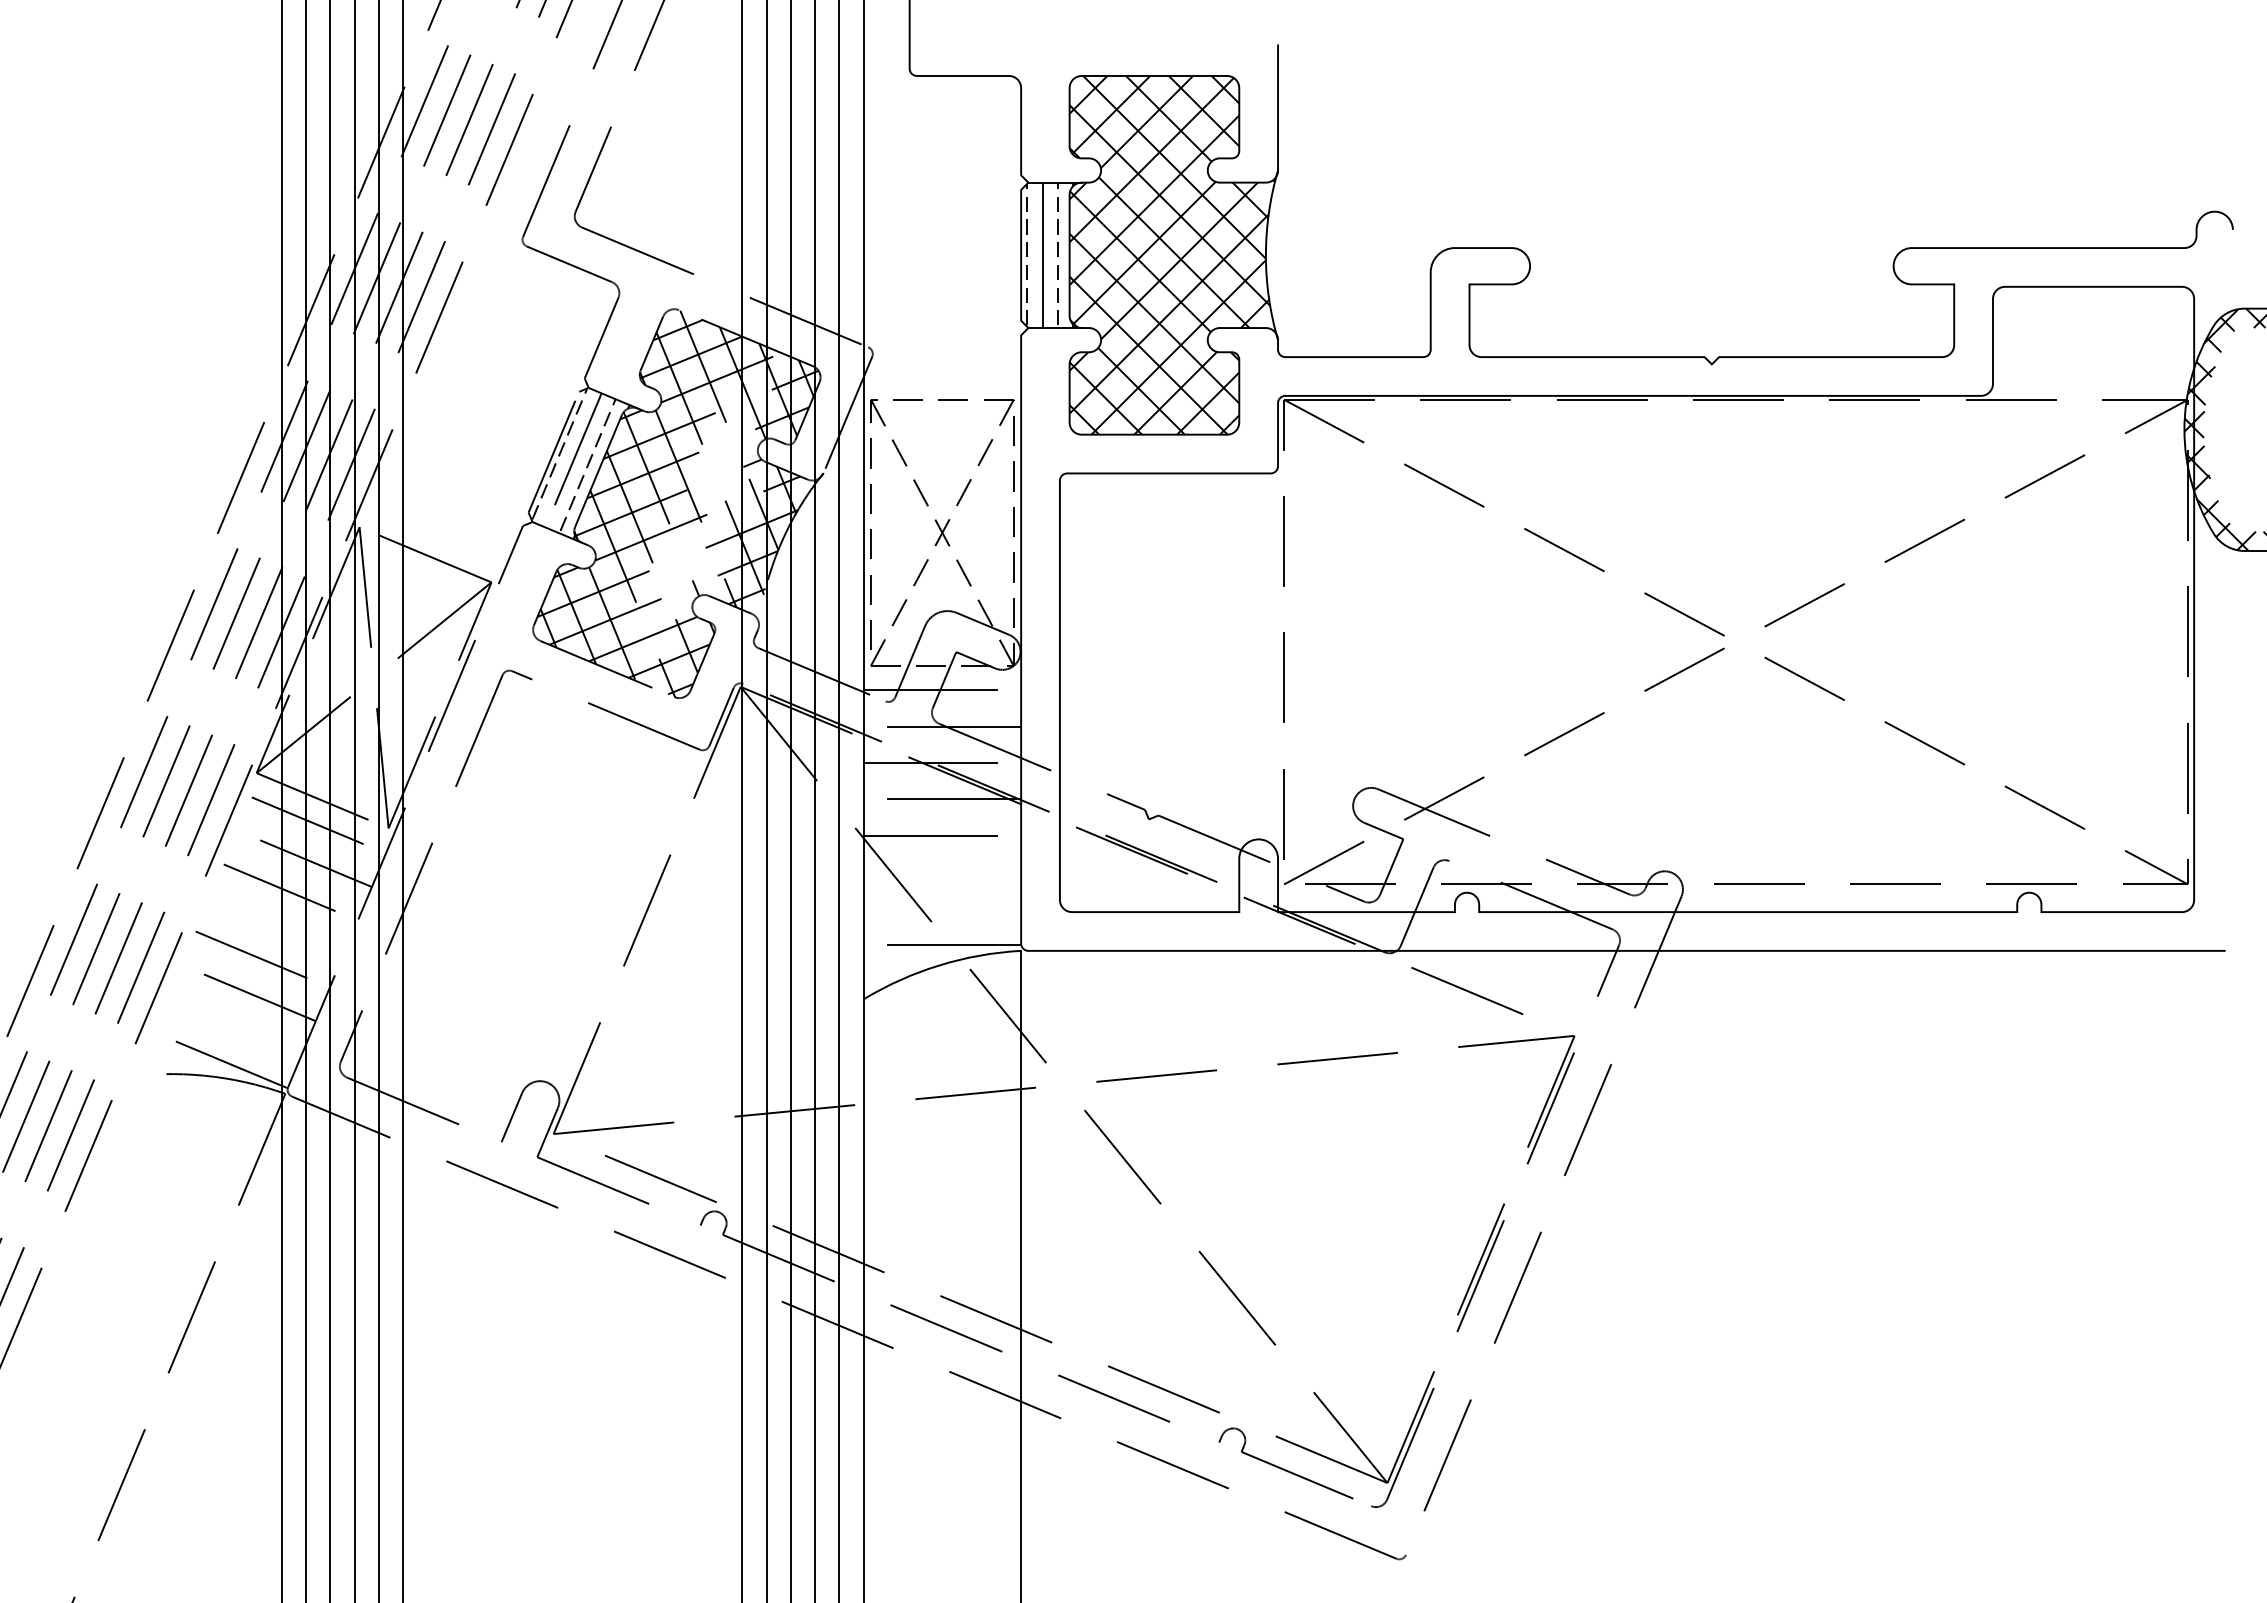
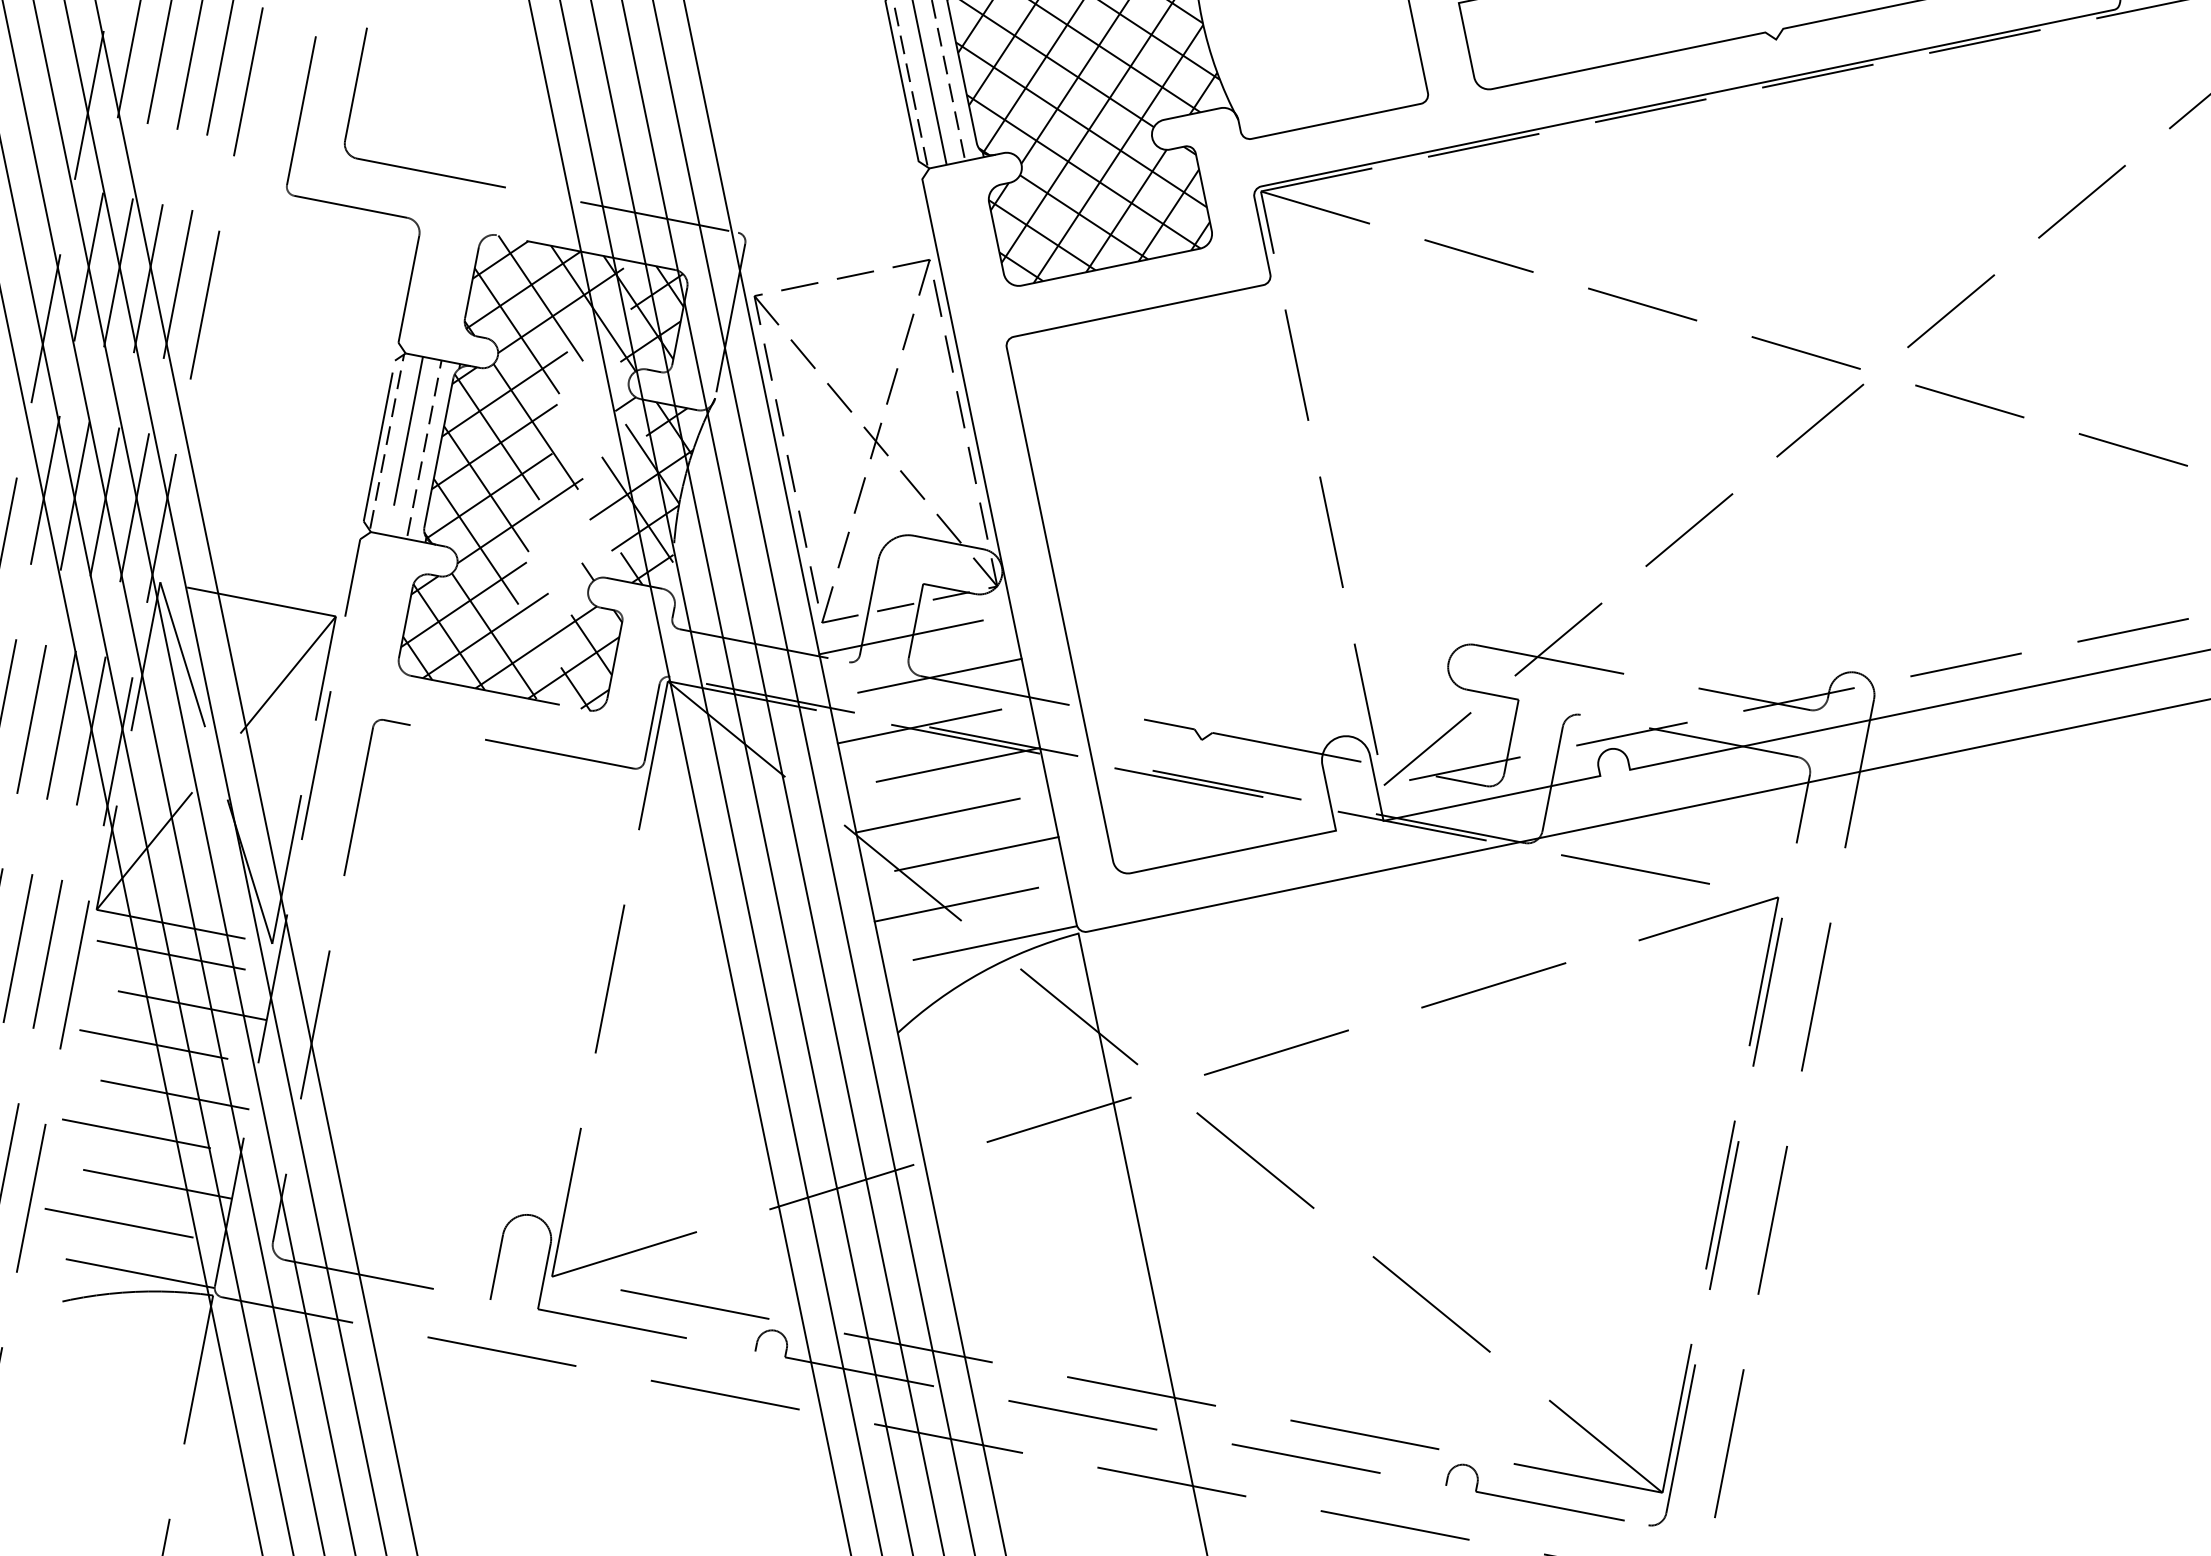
line: (954, 872) -> (976, 854), added
line: (929, 908) -> (955, 904), added
line: (281, 928) -> (166, 1093), added
line: (217, 1019) -> (111, 1221), added

